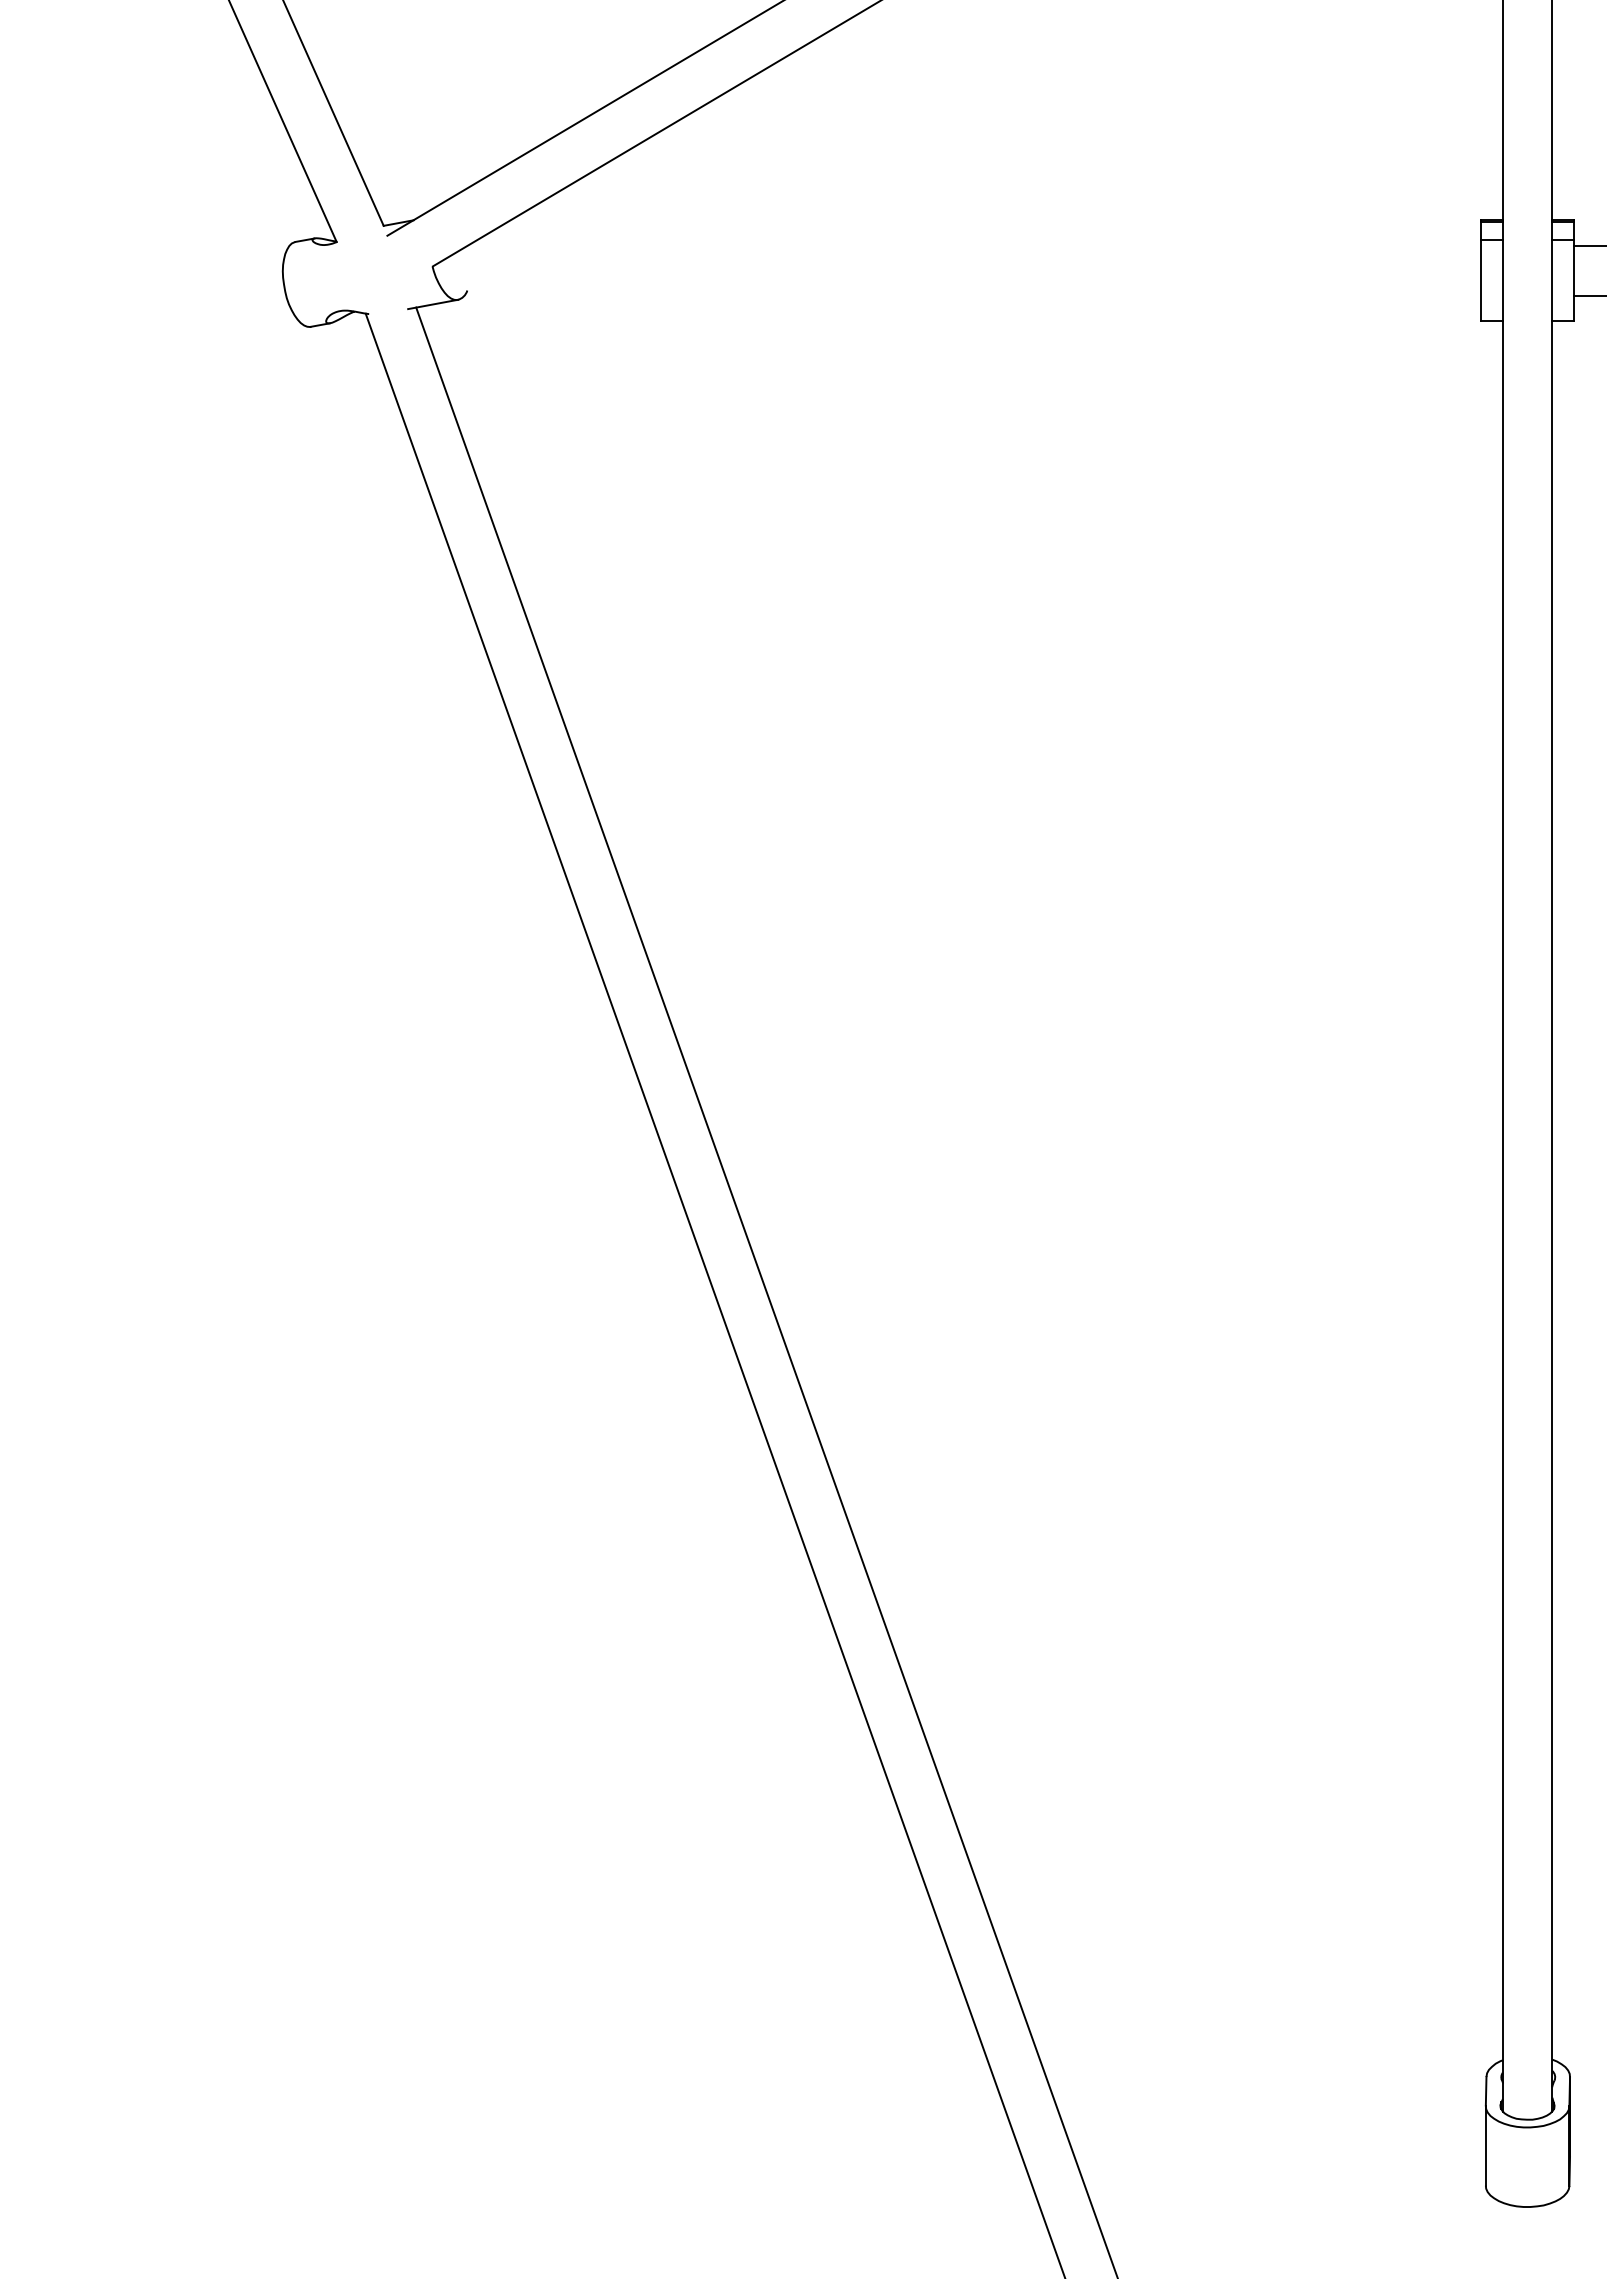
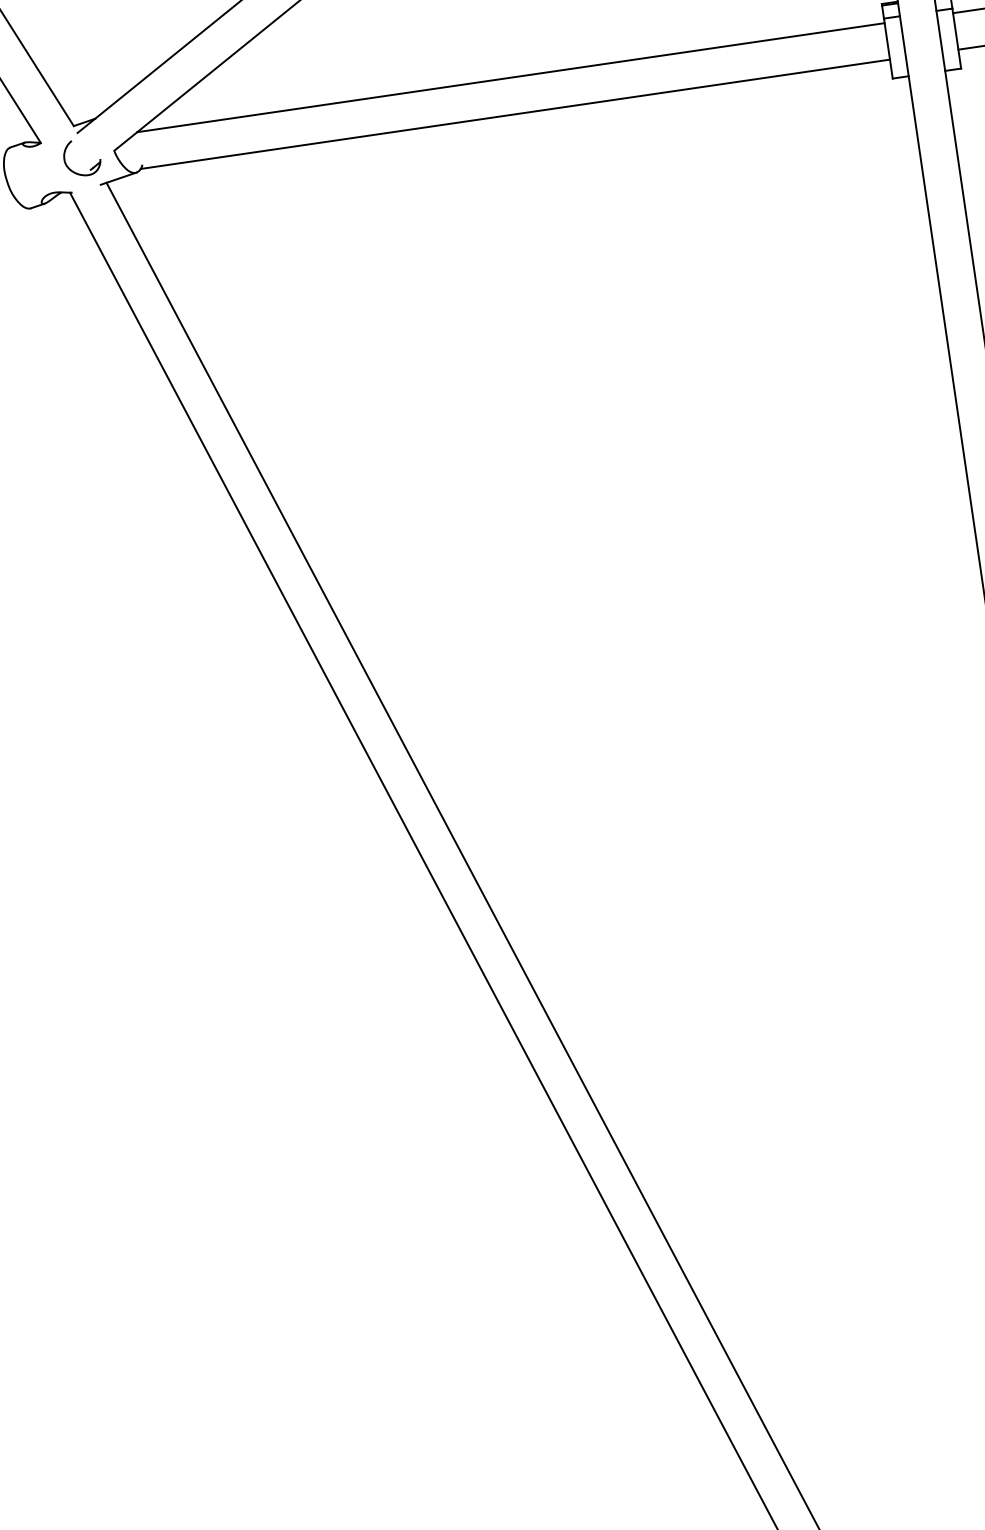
line: (973, 246) -> (510, 77), added
part: (396, 286) -> (89, 169), added
line: (972, 295) -> (515, 114), added

